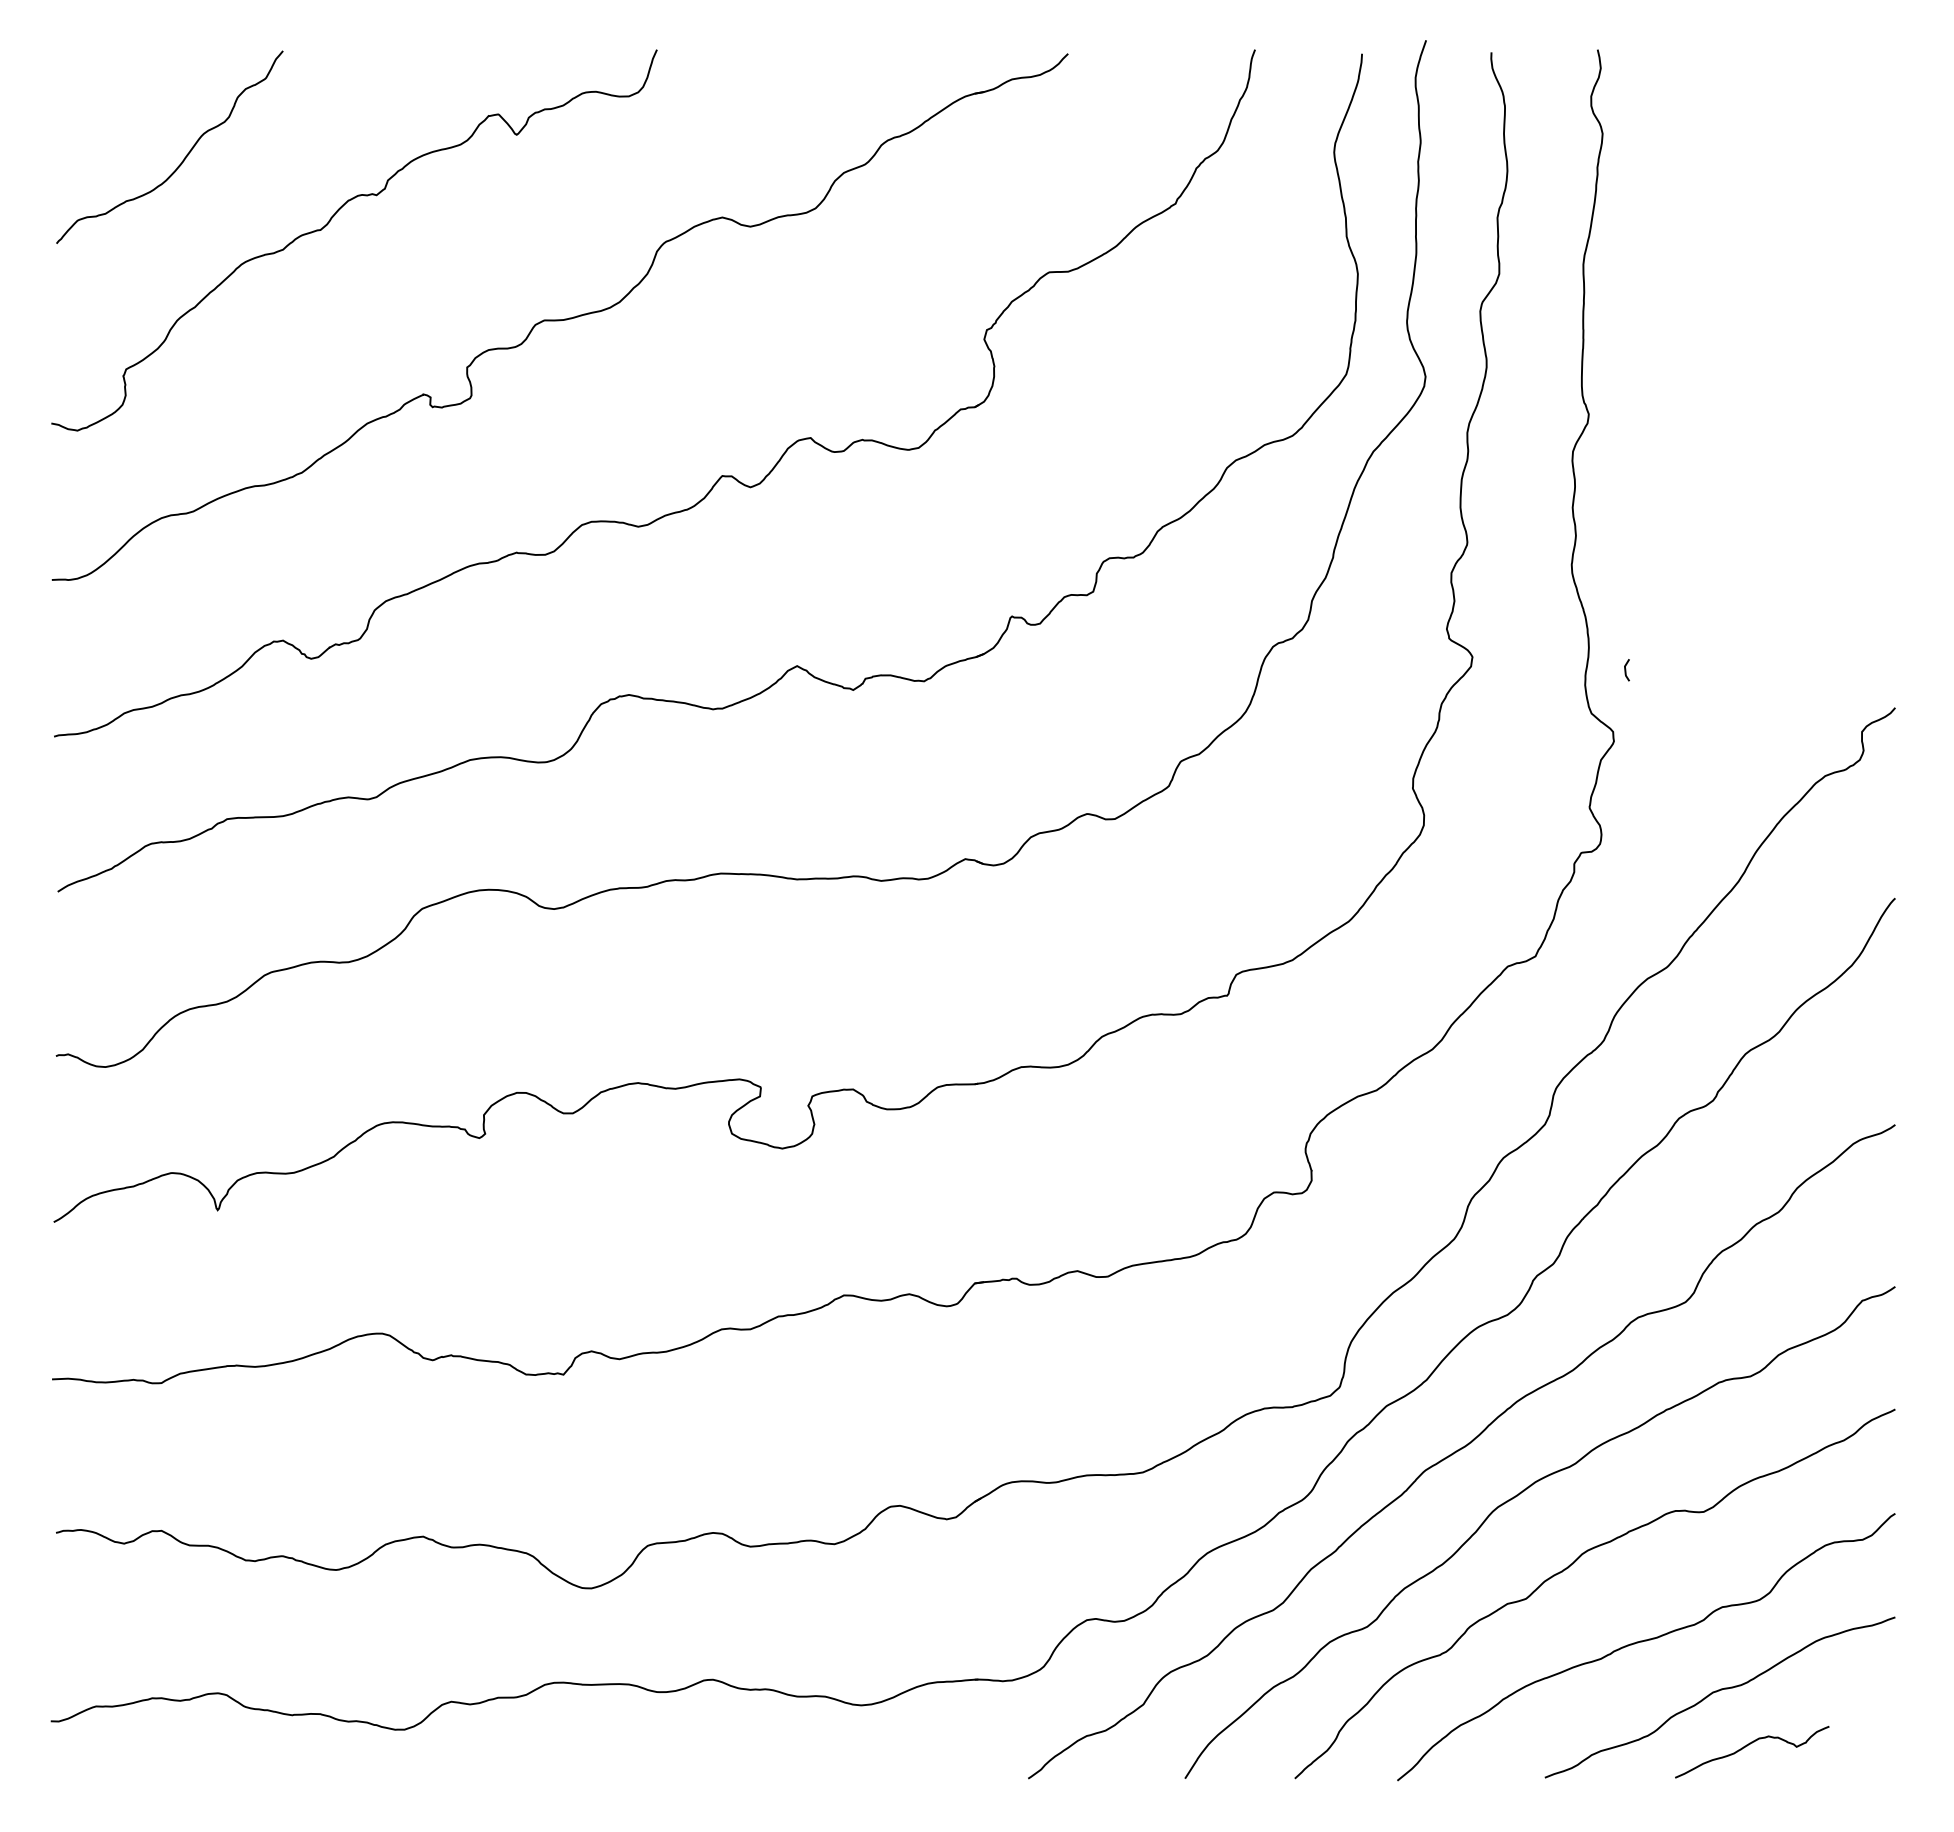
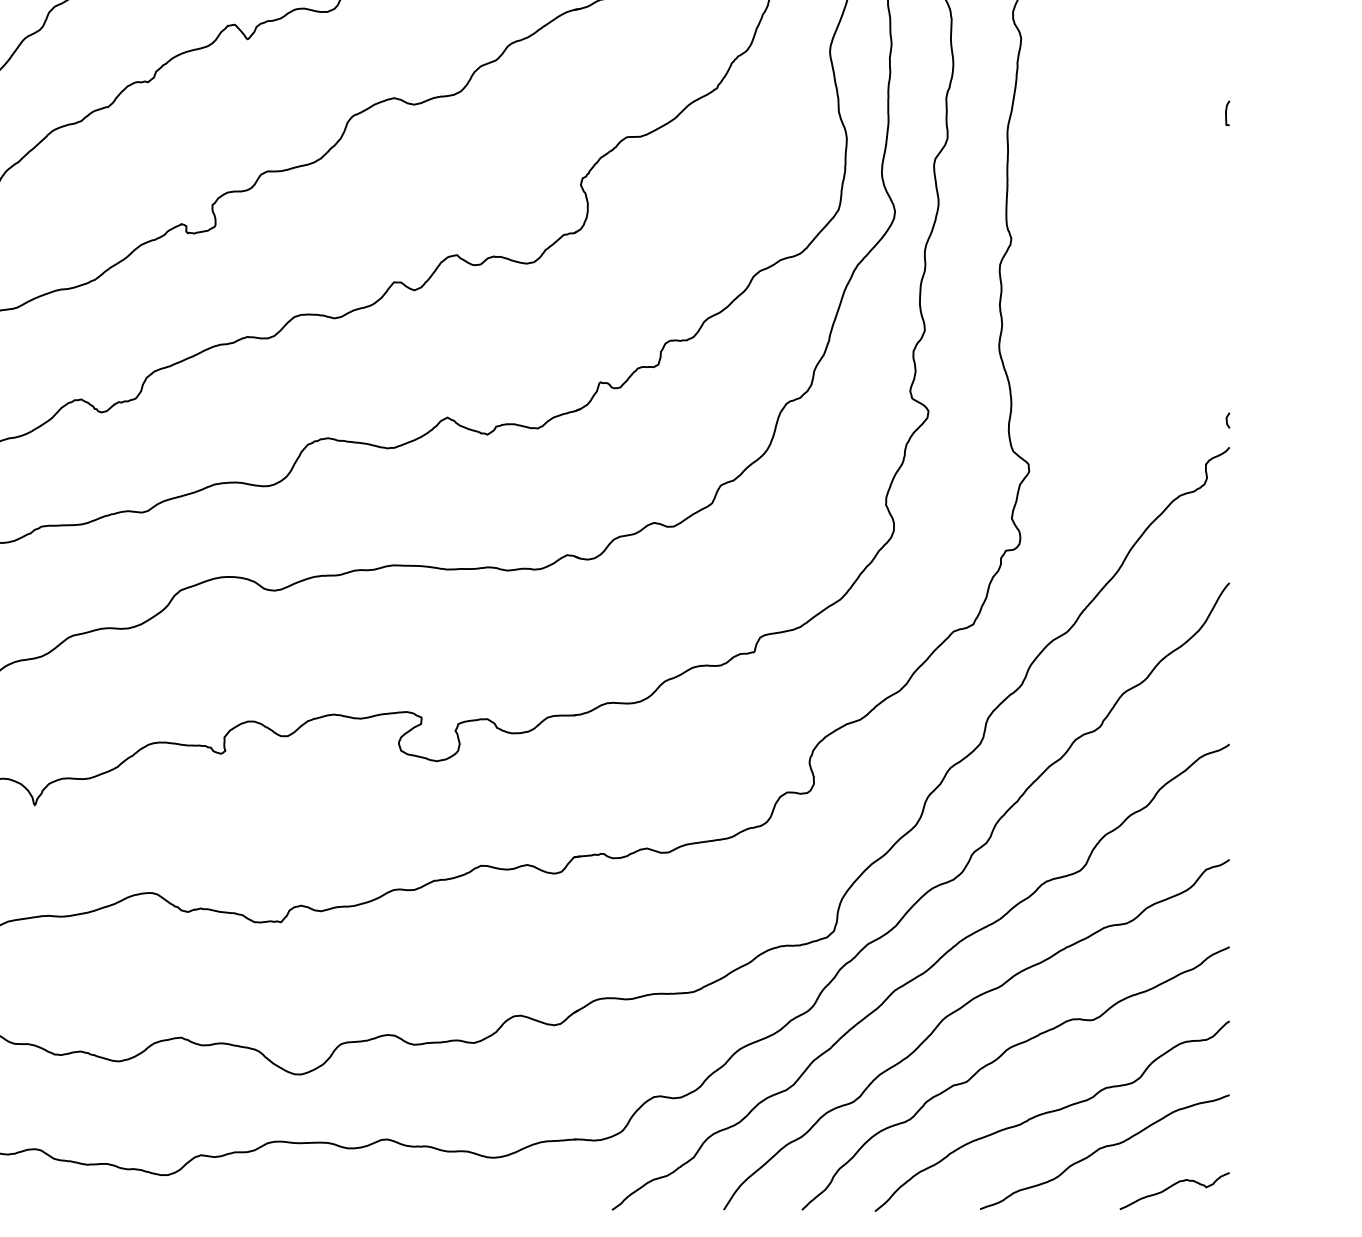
curve: (1891, 238) -> (1226, 113), added
curve: (1626, 670) -> (1227, 420), moved
curve: (1749, 1745) -> (1172, 1186), moved

